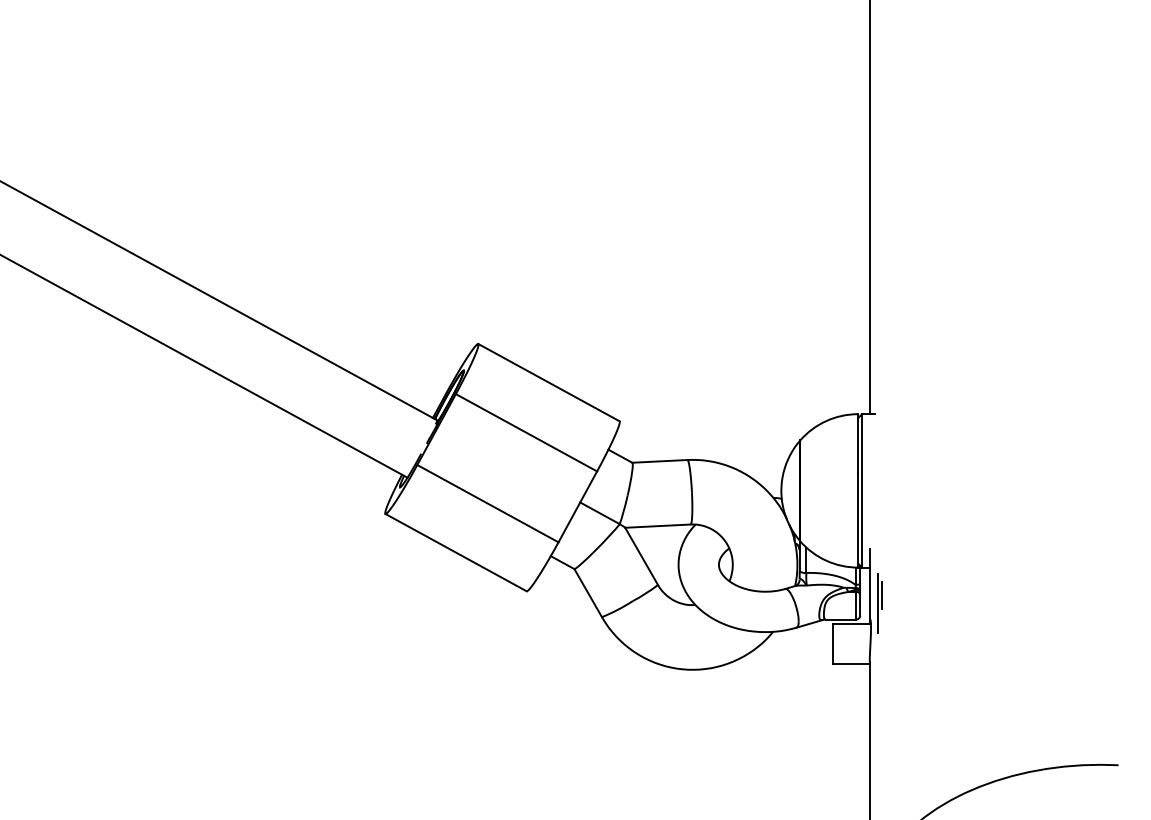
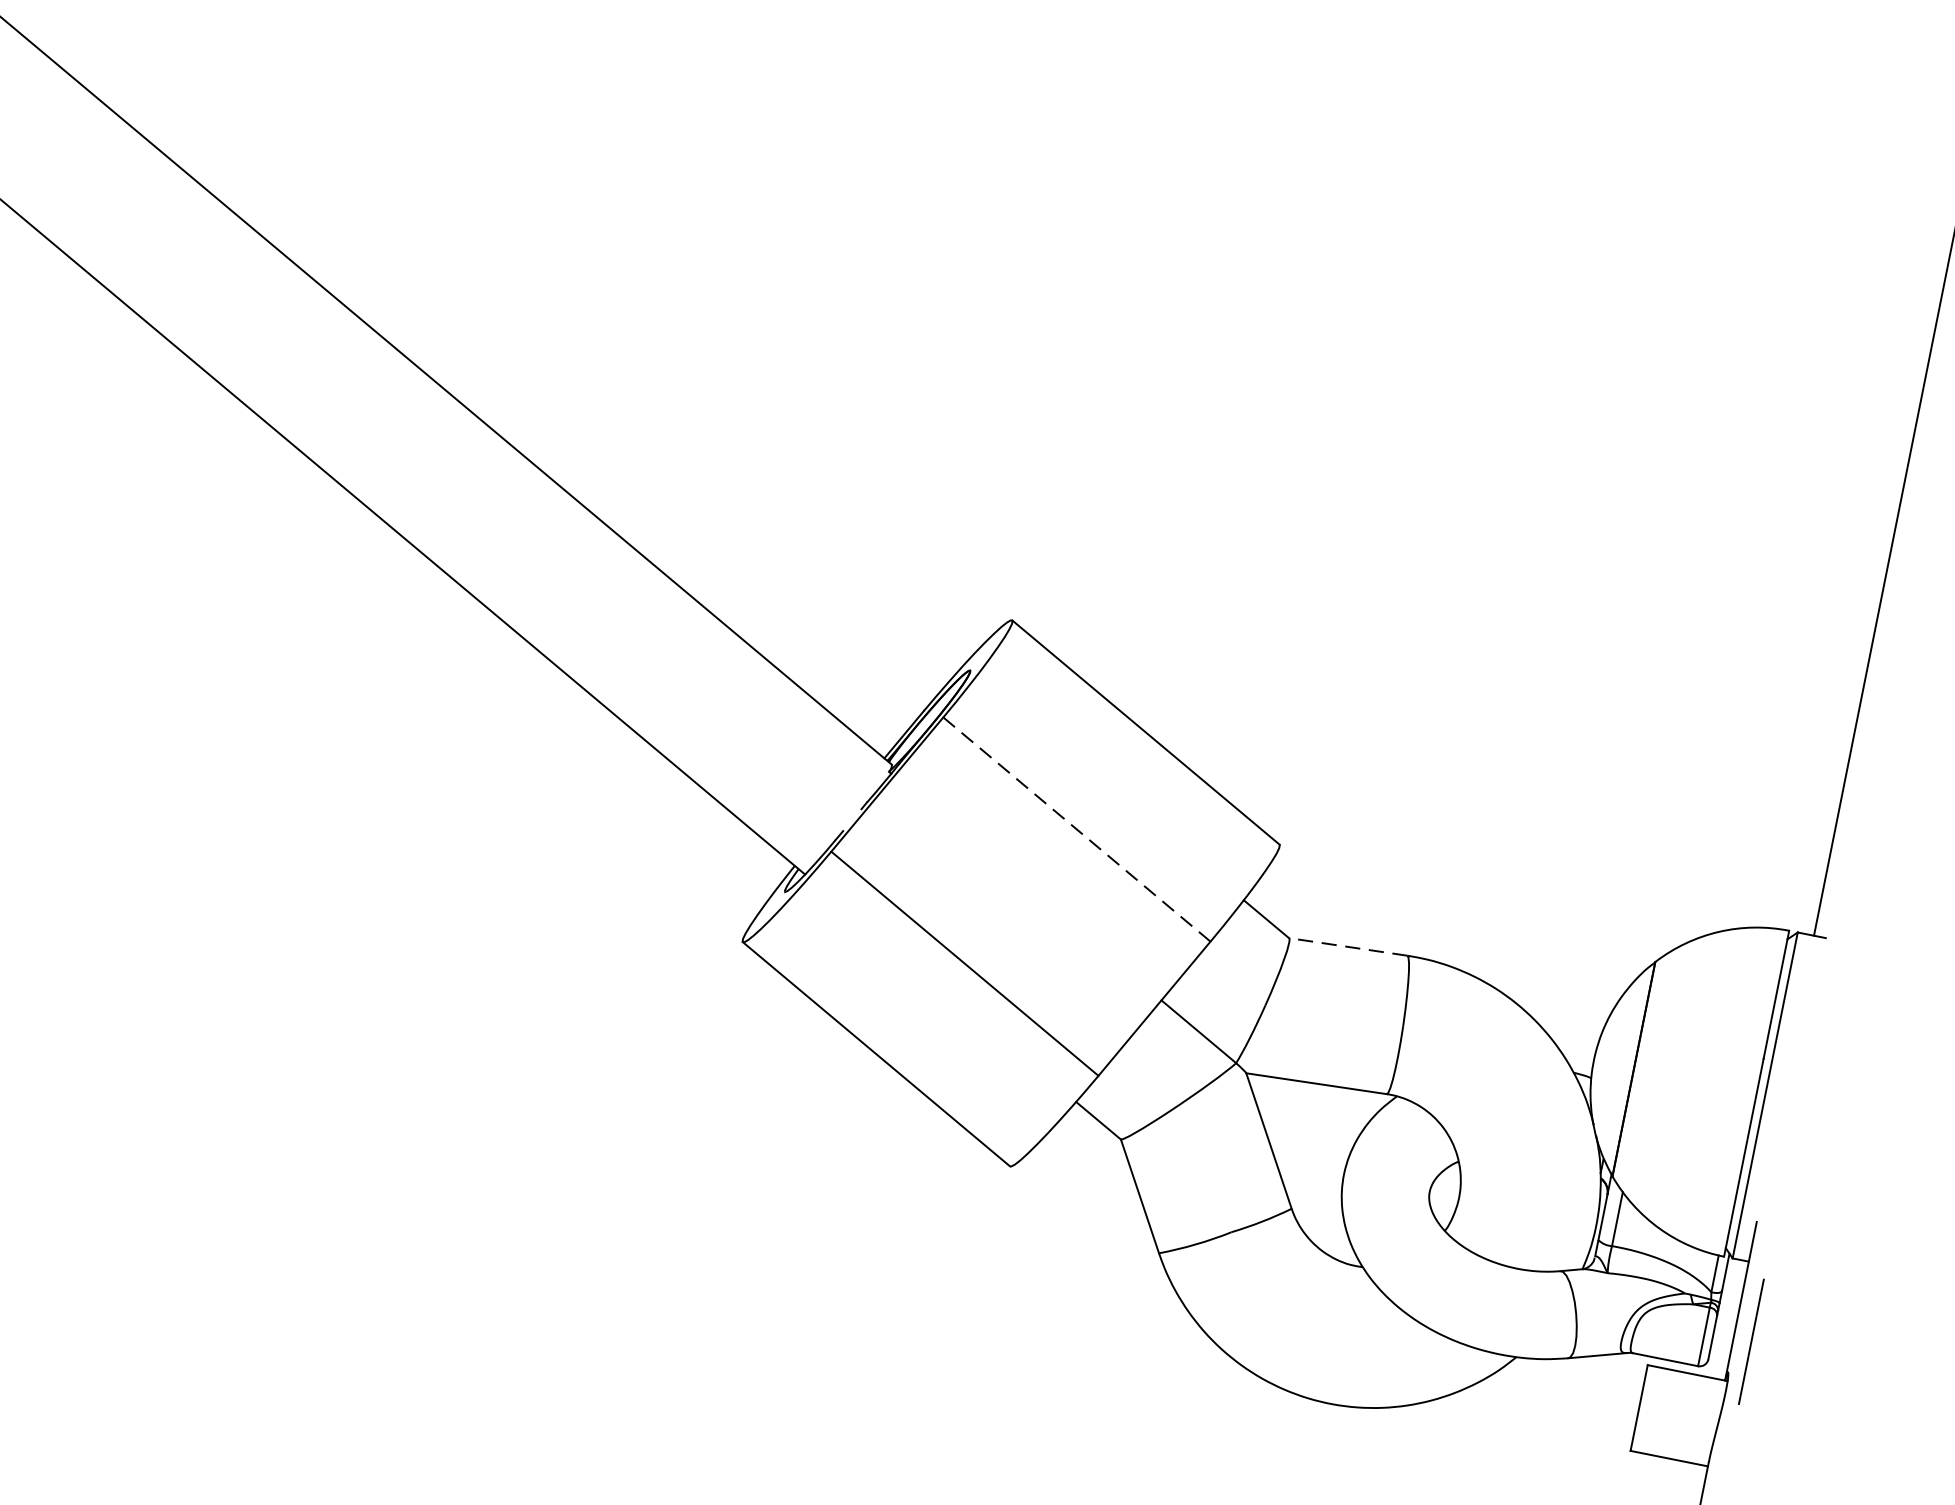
line: (526, 433) -> (1076, 831), solid -> dashed
line: (659, 461) -> (1347, 946), solid -> dashed
line: (882, 594) -> (1764, 1324), removed

